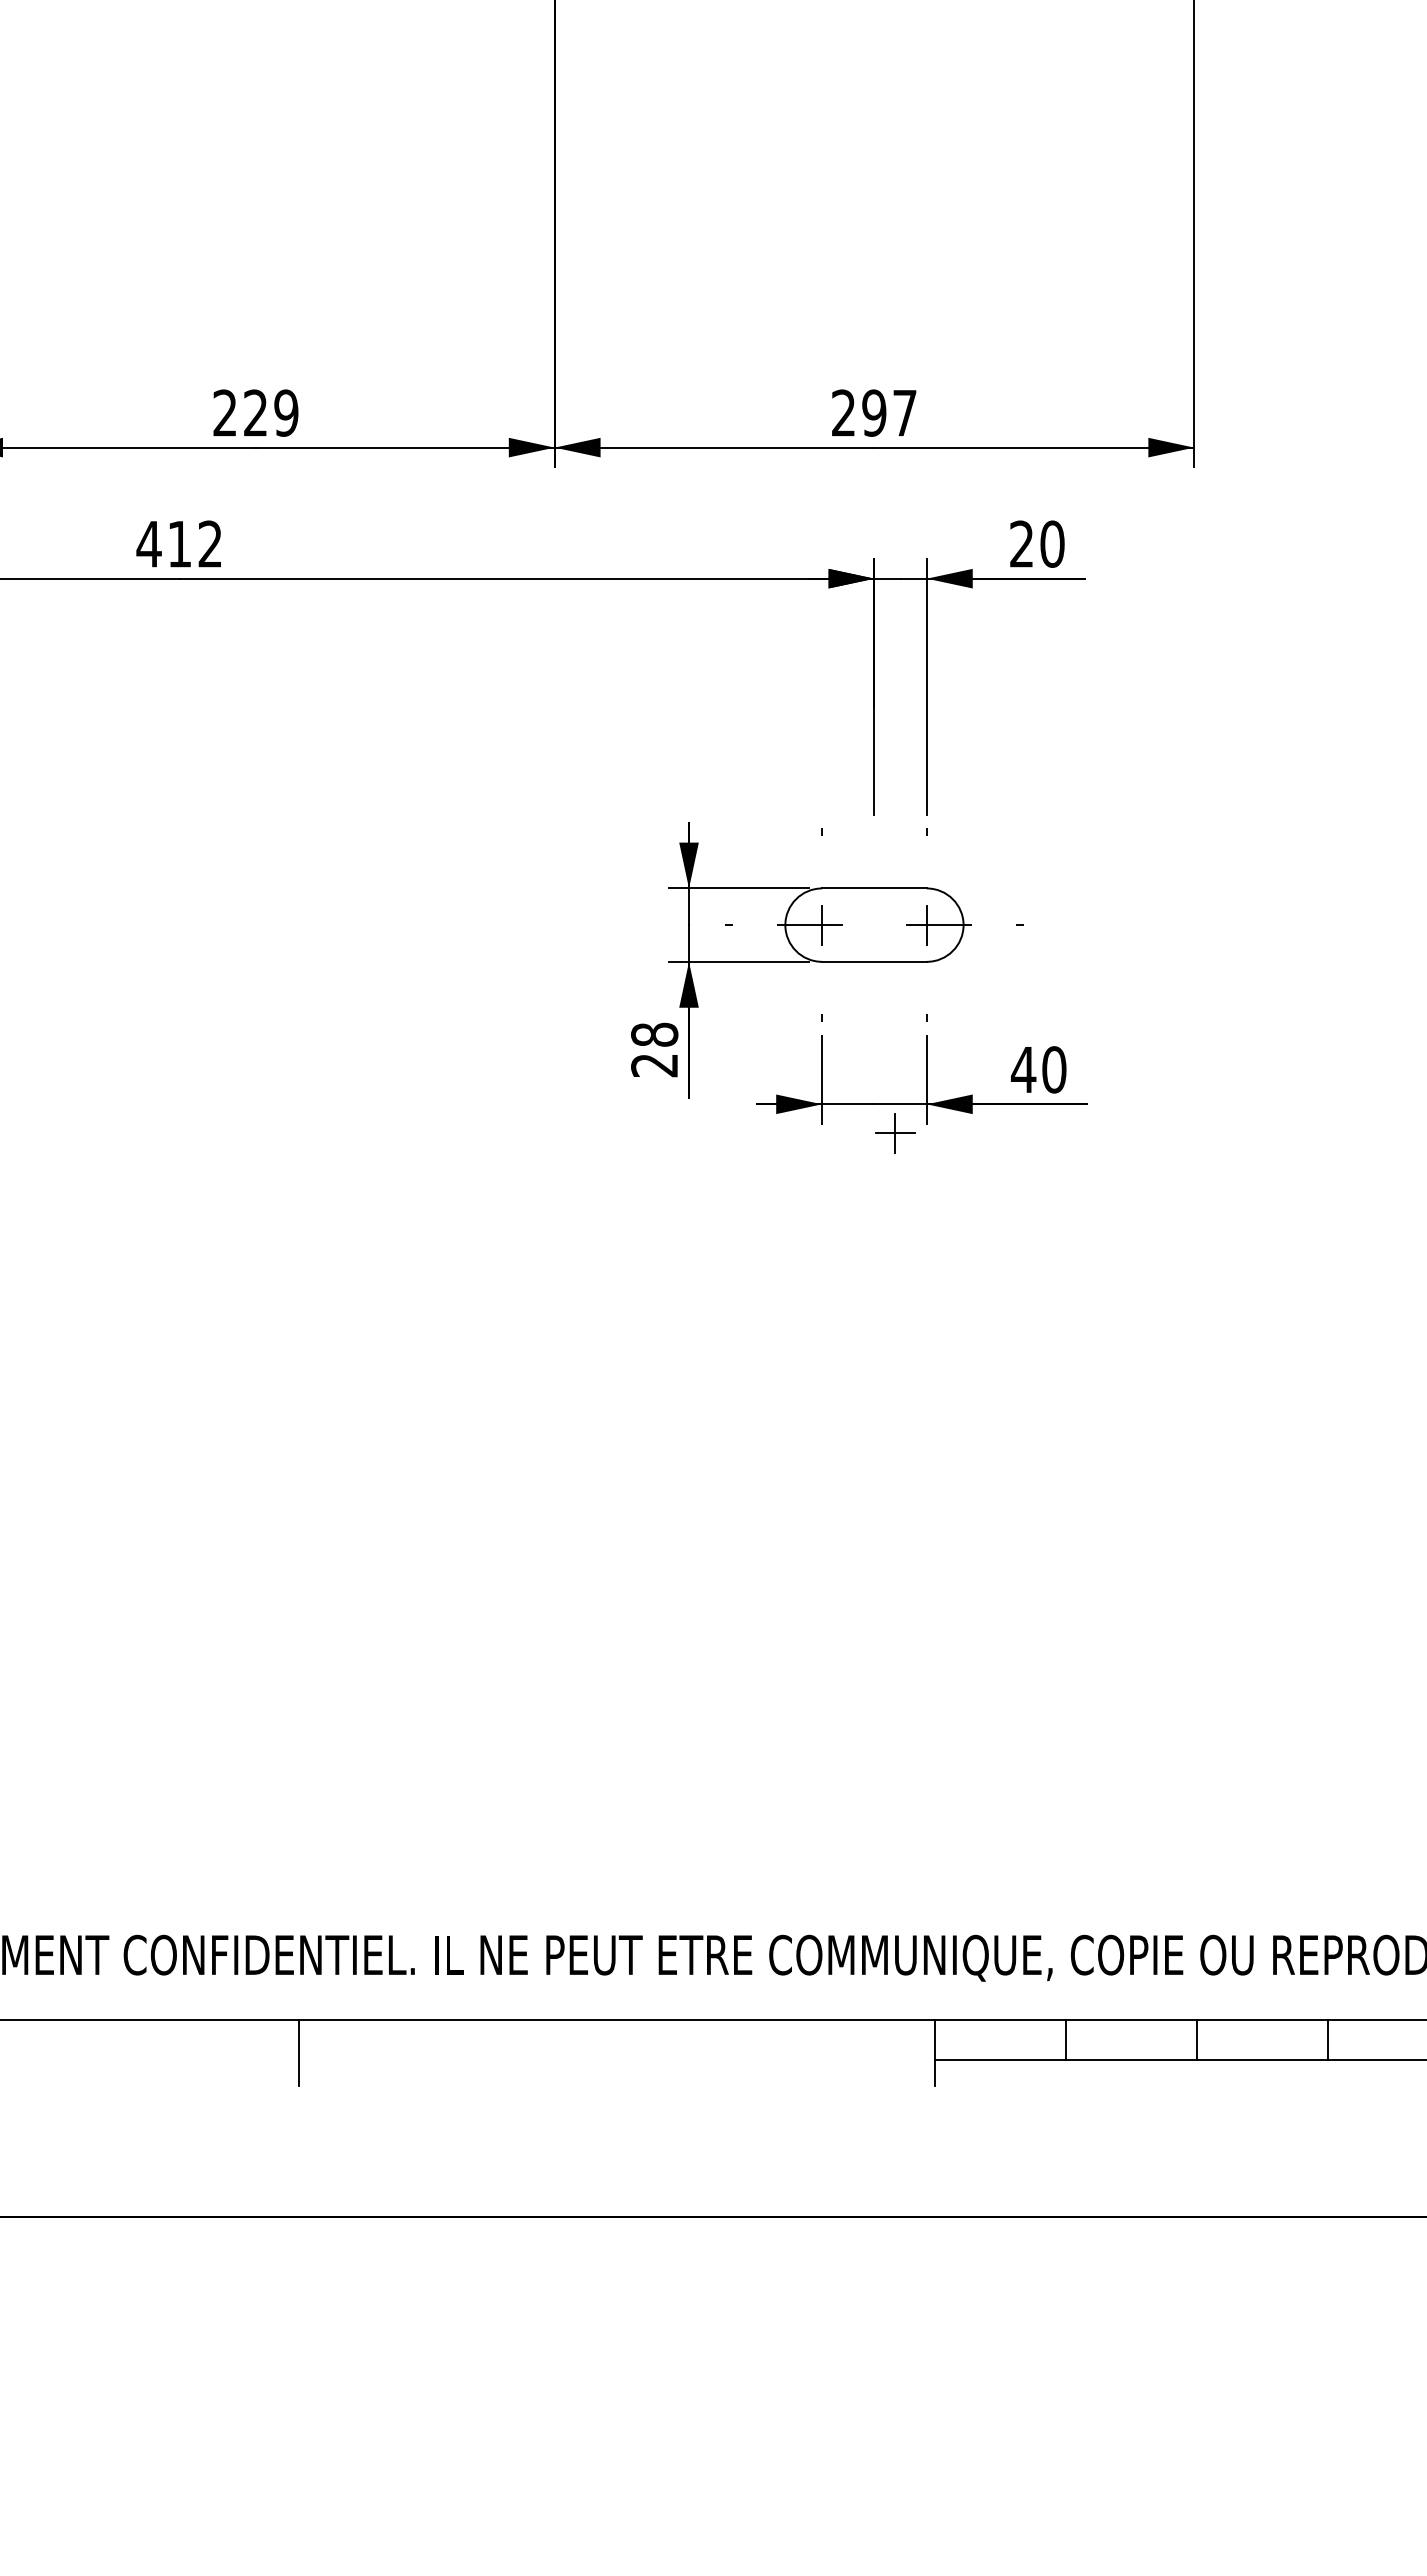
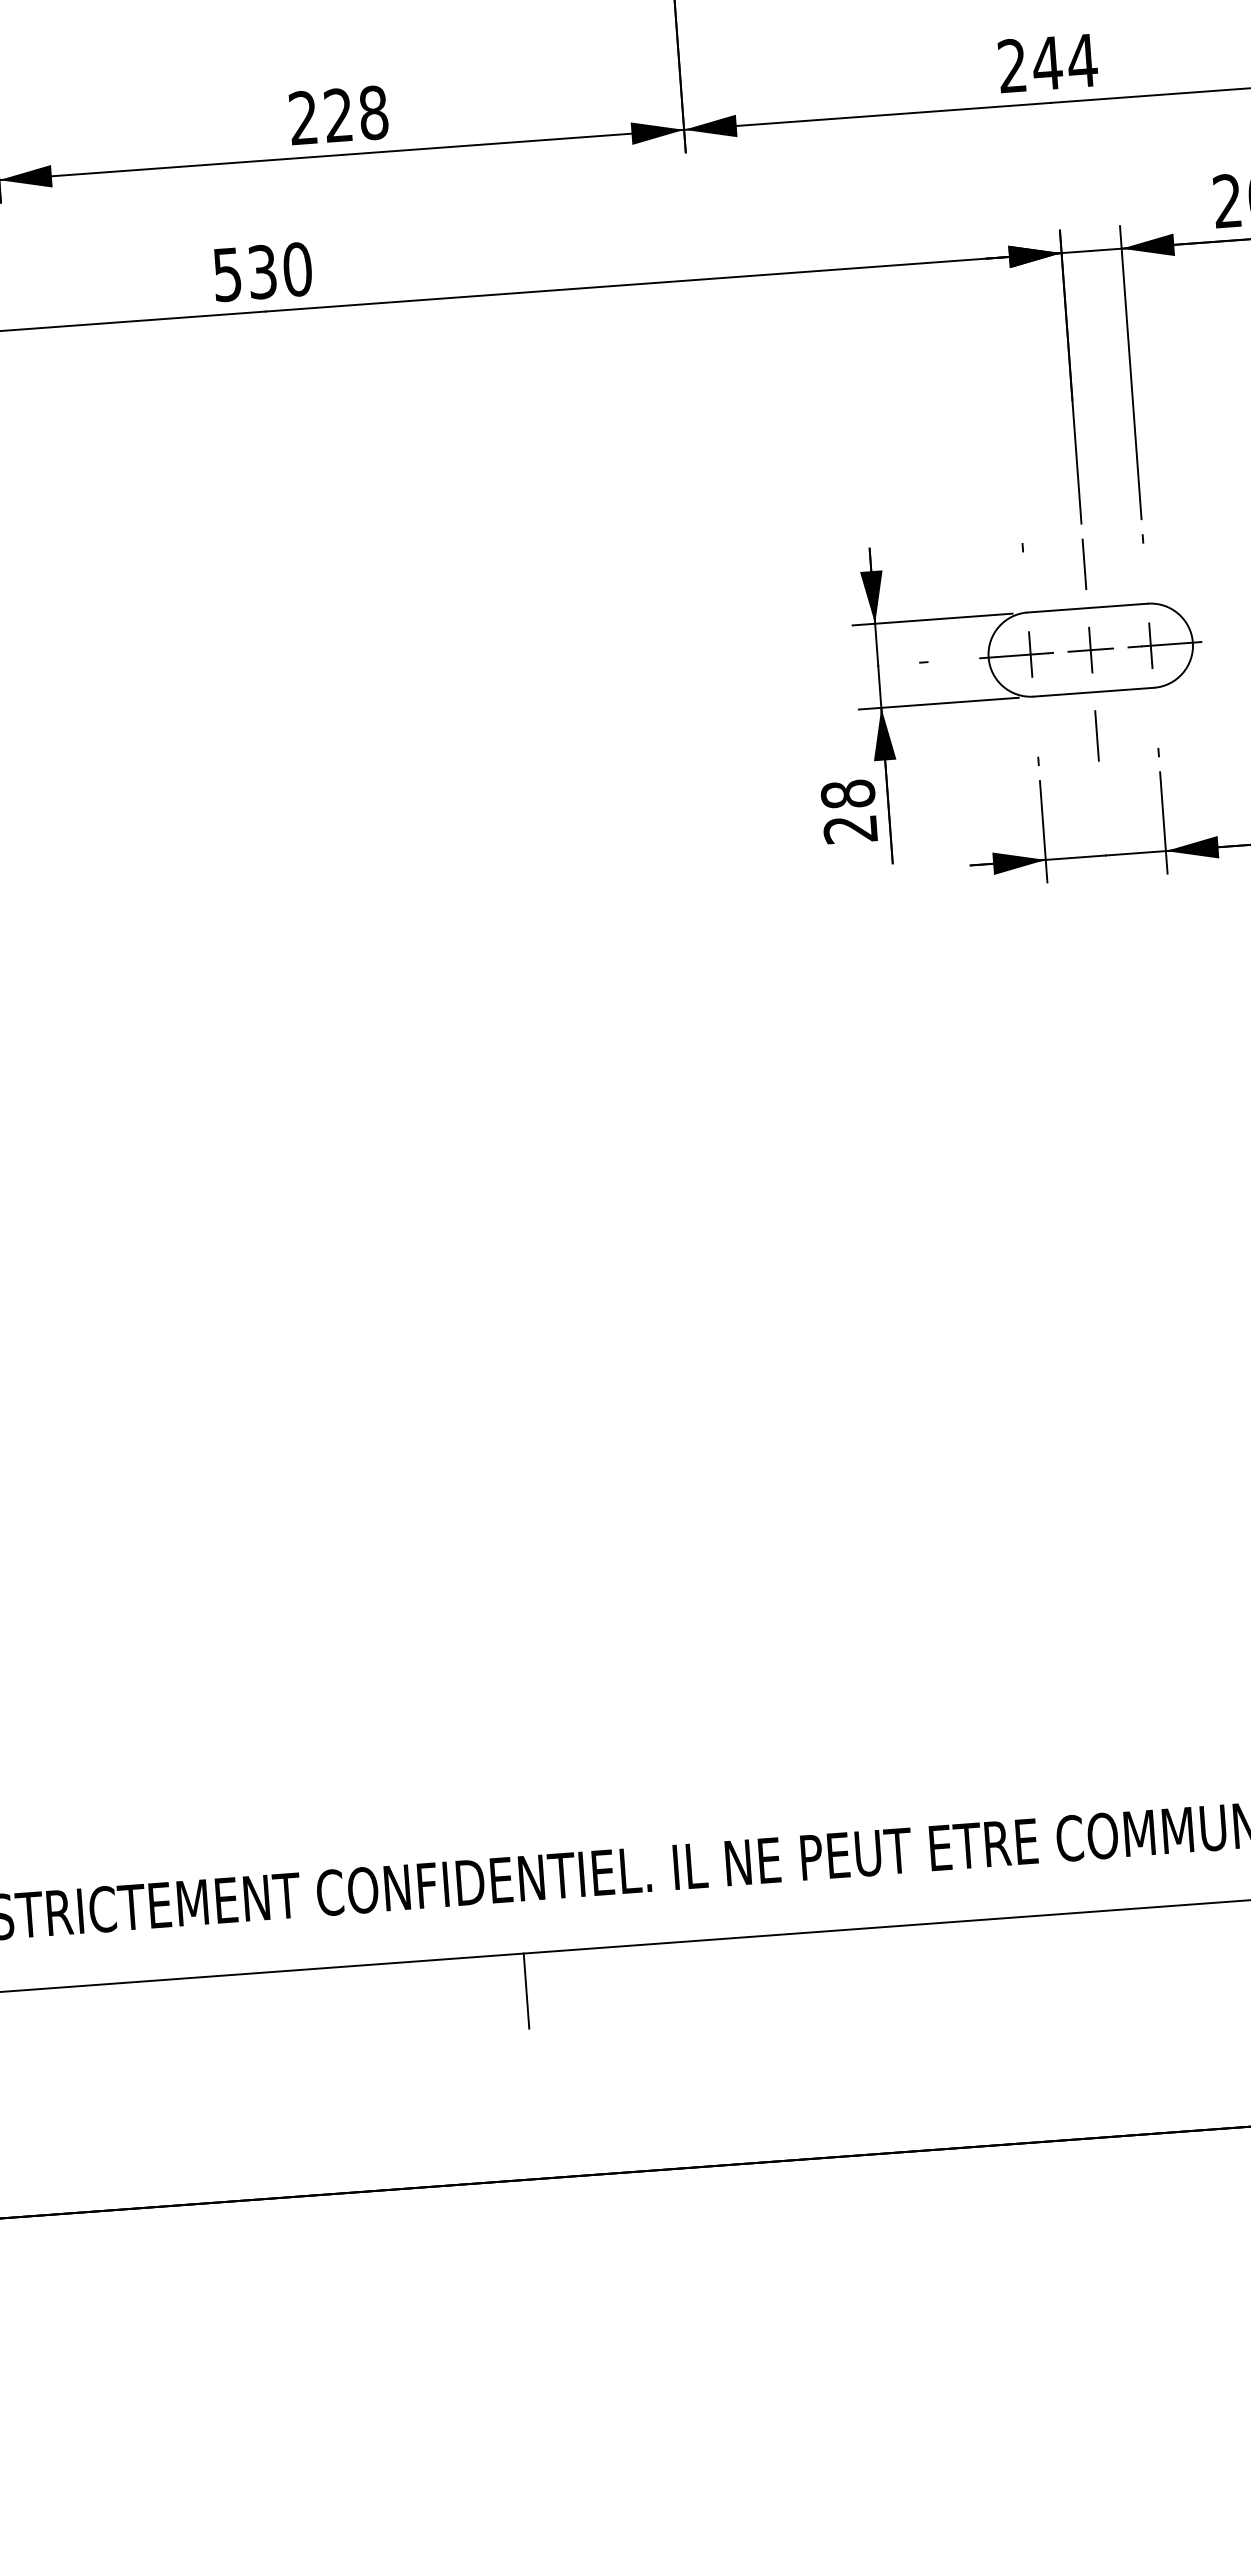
text: (286, 412) -> (373, 112), 229 -> 228
text: (889, 412) -> (1064, 61), 297 -> 244
text: (179, 543) -> (262, 271), 412 -> 530
line: (874, 849) -> (1084, 563), added
line: (874, 999) -> (1097, 735), added
part: (895, 1133) -> (1090, 650), moved

